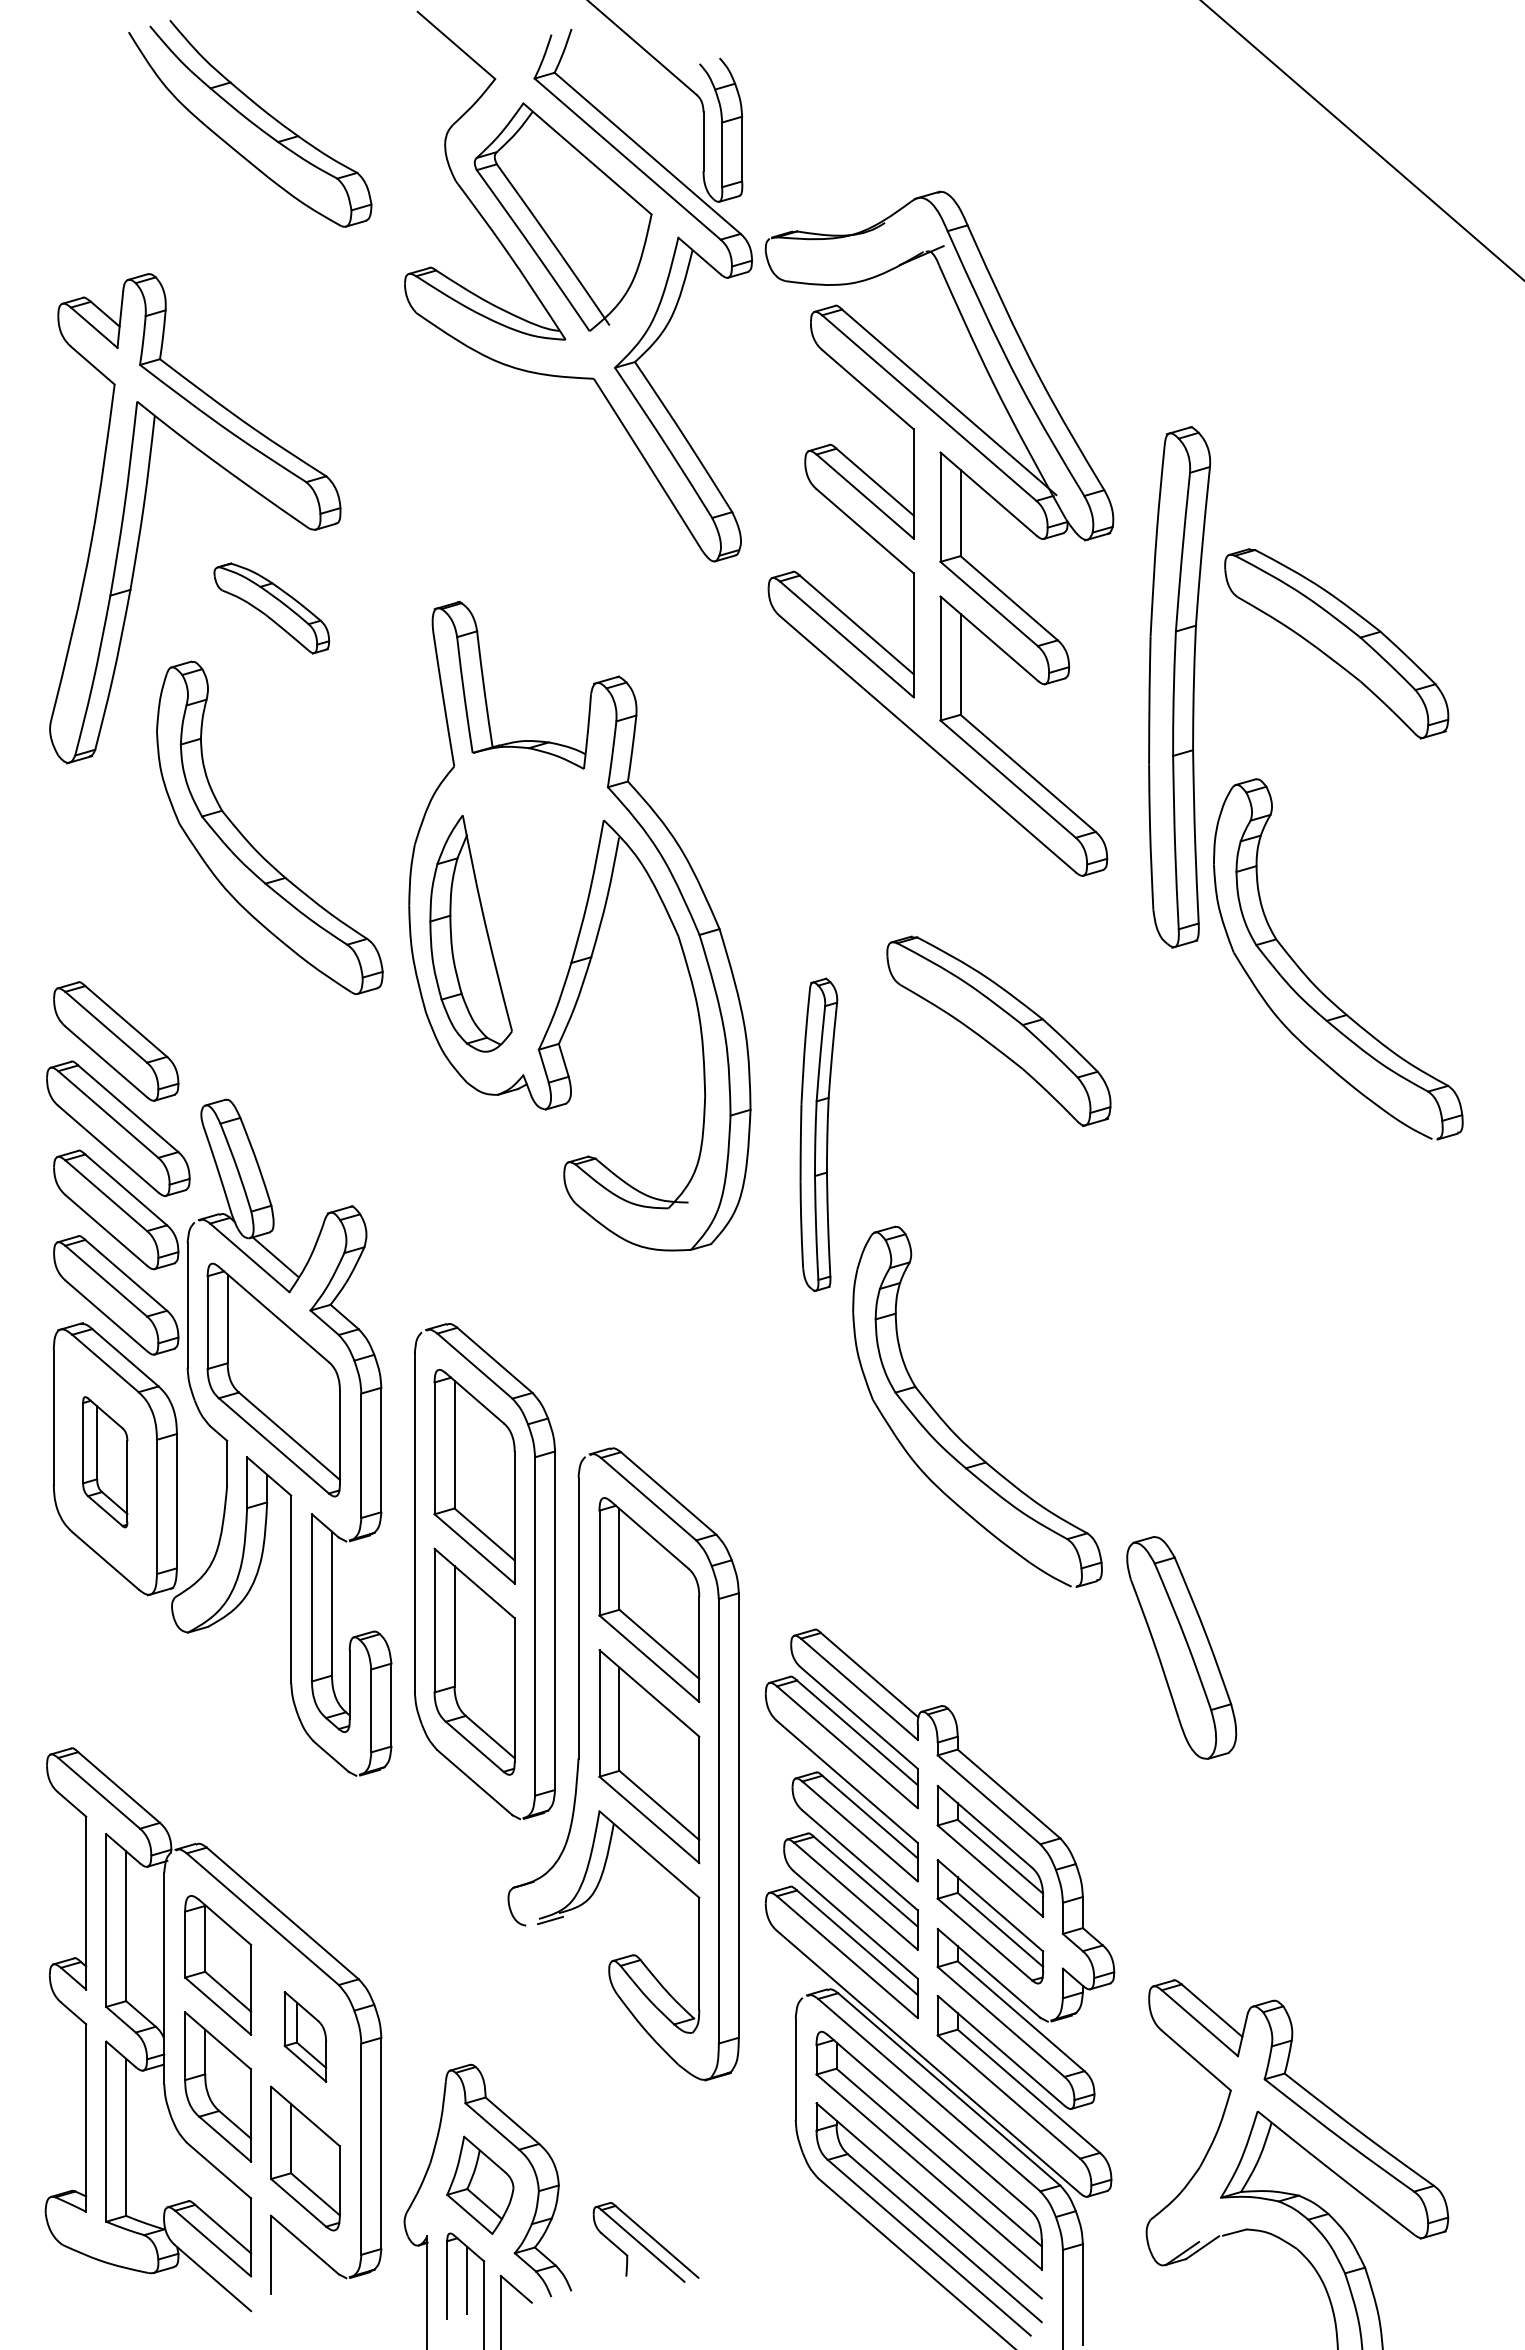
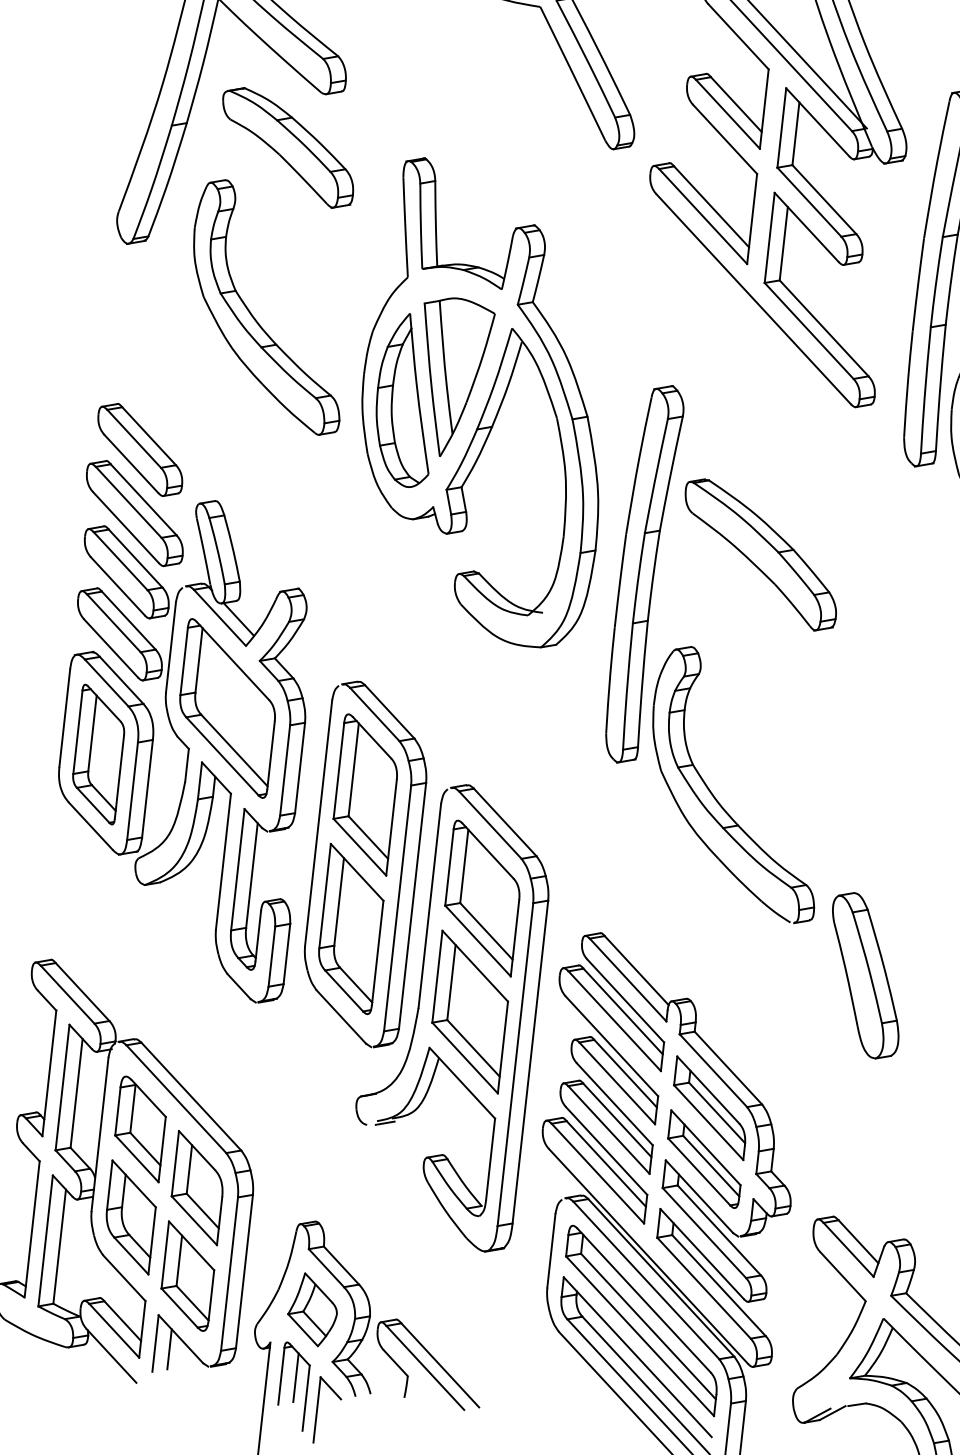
part: (271, 608) -> (287, 147), size x1.67
part: (529, 895) -> (452, 377), added
part: (998, 1031) -> (760, 555), moved
part: (818, 1134) -> (642, 573), size x1.67
part: (104, 1462) -> (98, 754), size x1.43
part: (305, 2036) -> (197, 1187), size x1.67
part: (645, 2242) -> (428, 1364), size x1.43
line: (291, 2260) -> (169, 1349), added

